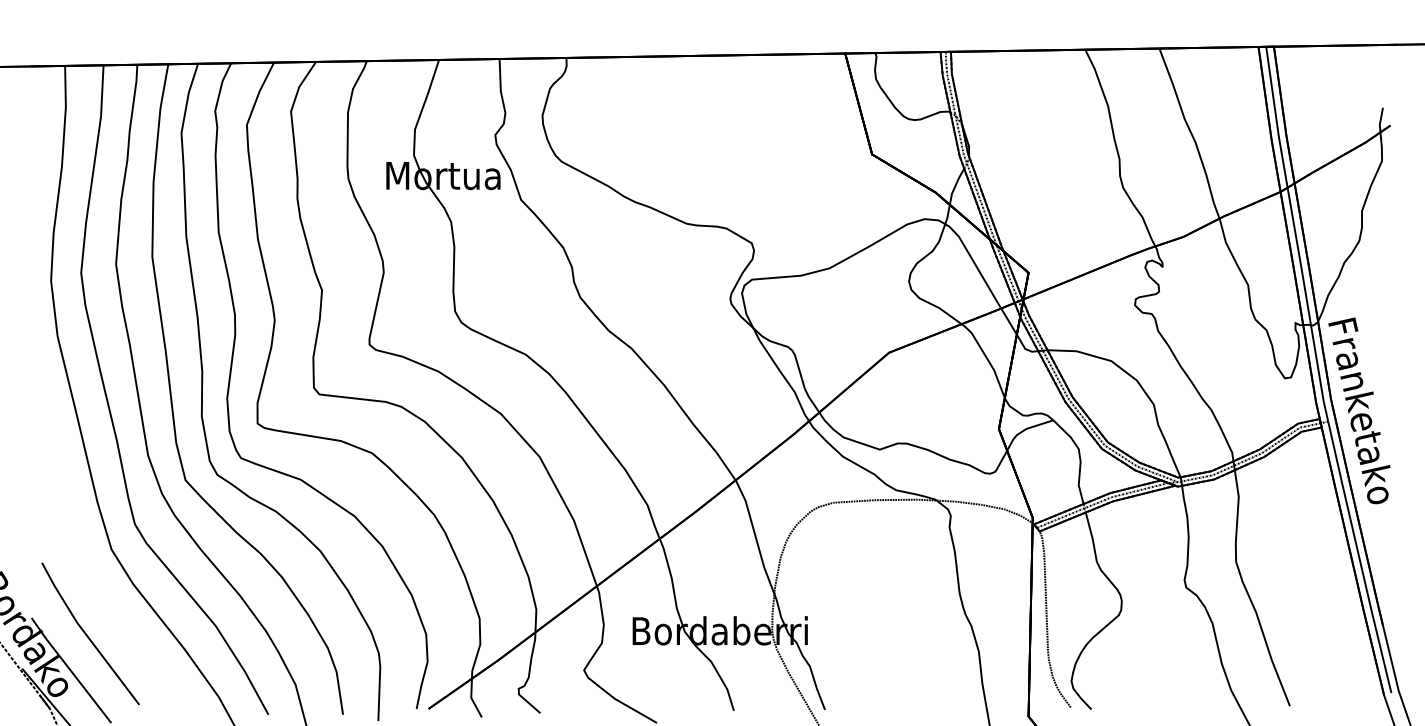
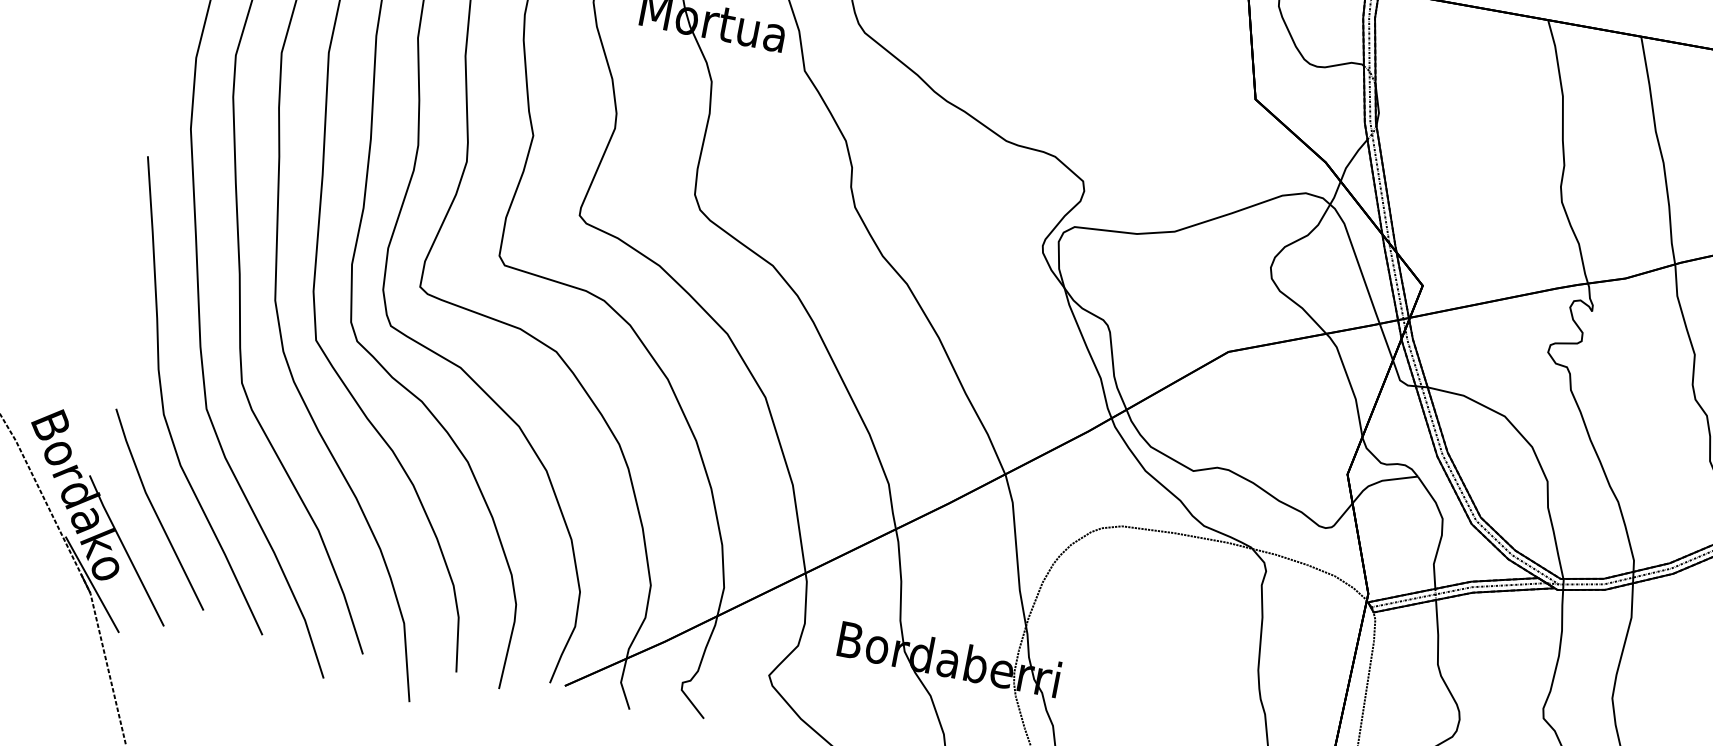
part: (77, 549) -> (163, 400), added

